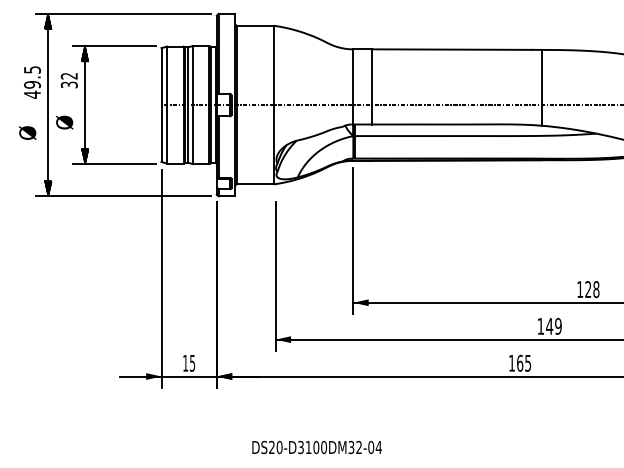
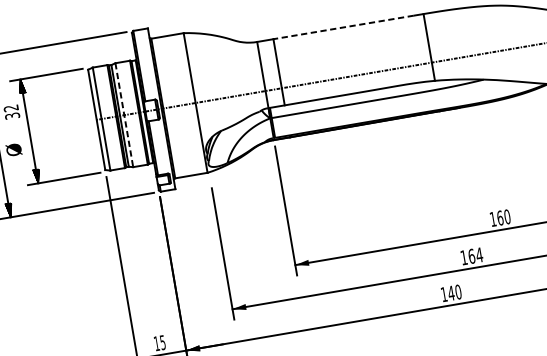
line: (451, 49) -> (343, 27), solid -> dashed
line: (192, 105) -> (124, 115), solid -> dashed
text: (592, 289) -> (503, 217), 128 -> 160
text: (553, 325) -> (475, 255), 149 -> 164
text: (523, 362) -> (454, 292), 165 -> 140

